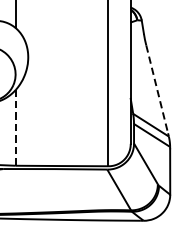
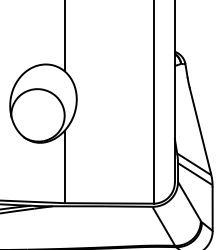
line: (157, 89) -> (200, 130), dashed -> solid
line: (15, 127) -> (64, 166), dashed -> solid

